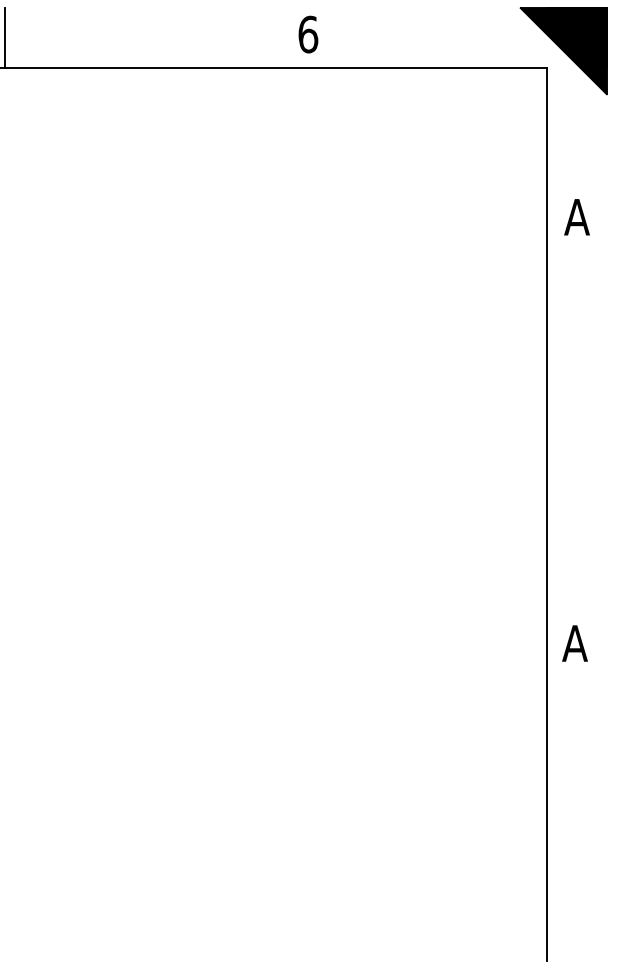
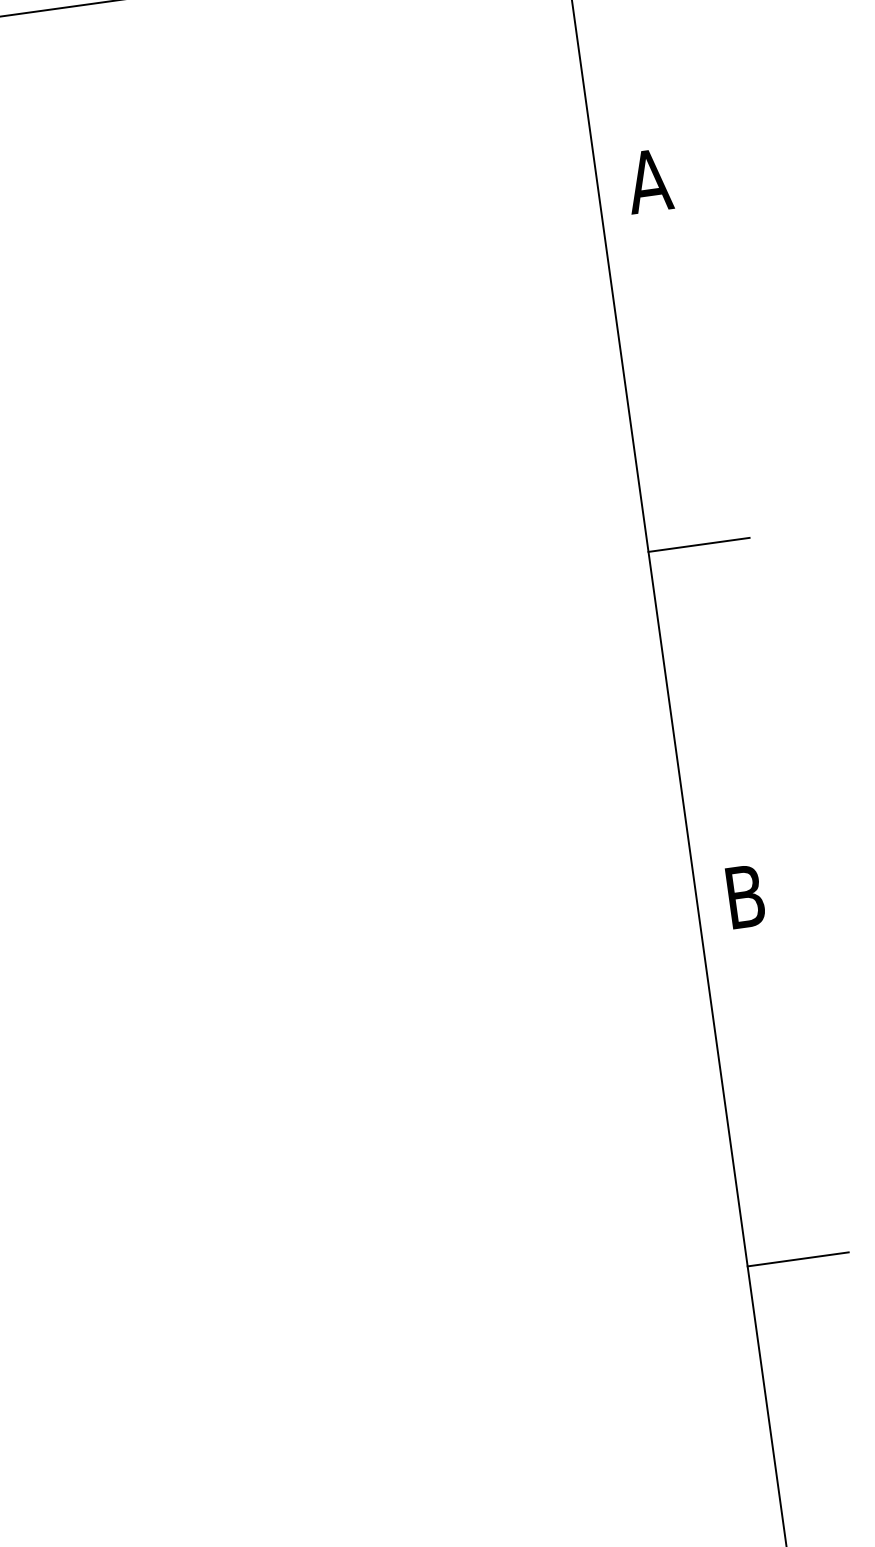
line: (576, 434) -> (698, 545), added
text: (574, 643) -> (744, 896), A -> B
line: (576, 859) -> (797, 1258), added

